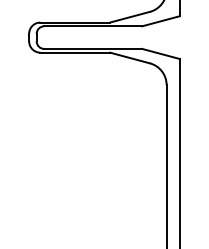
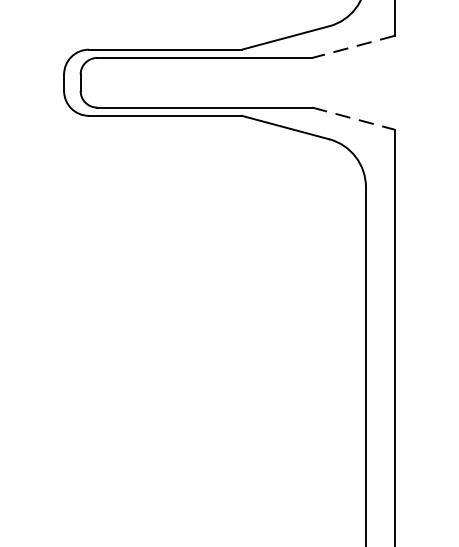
line: (160, 21) -> (352, 47), solid -> dashed
line: (161, 54) -> (354, 119), solid -> dashed

